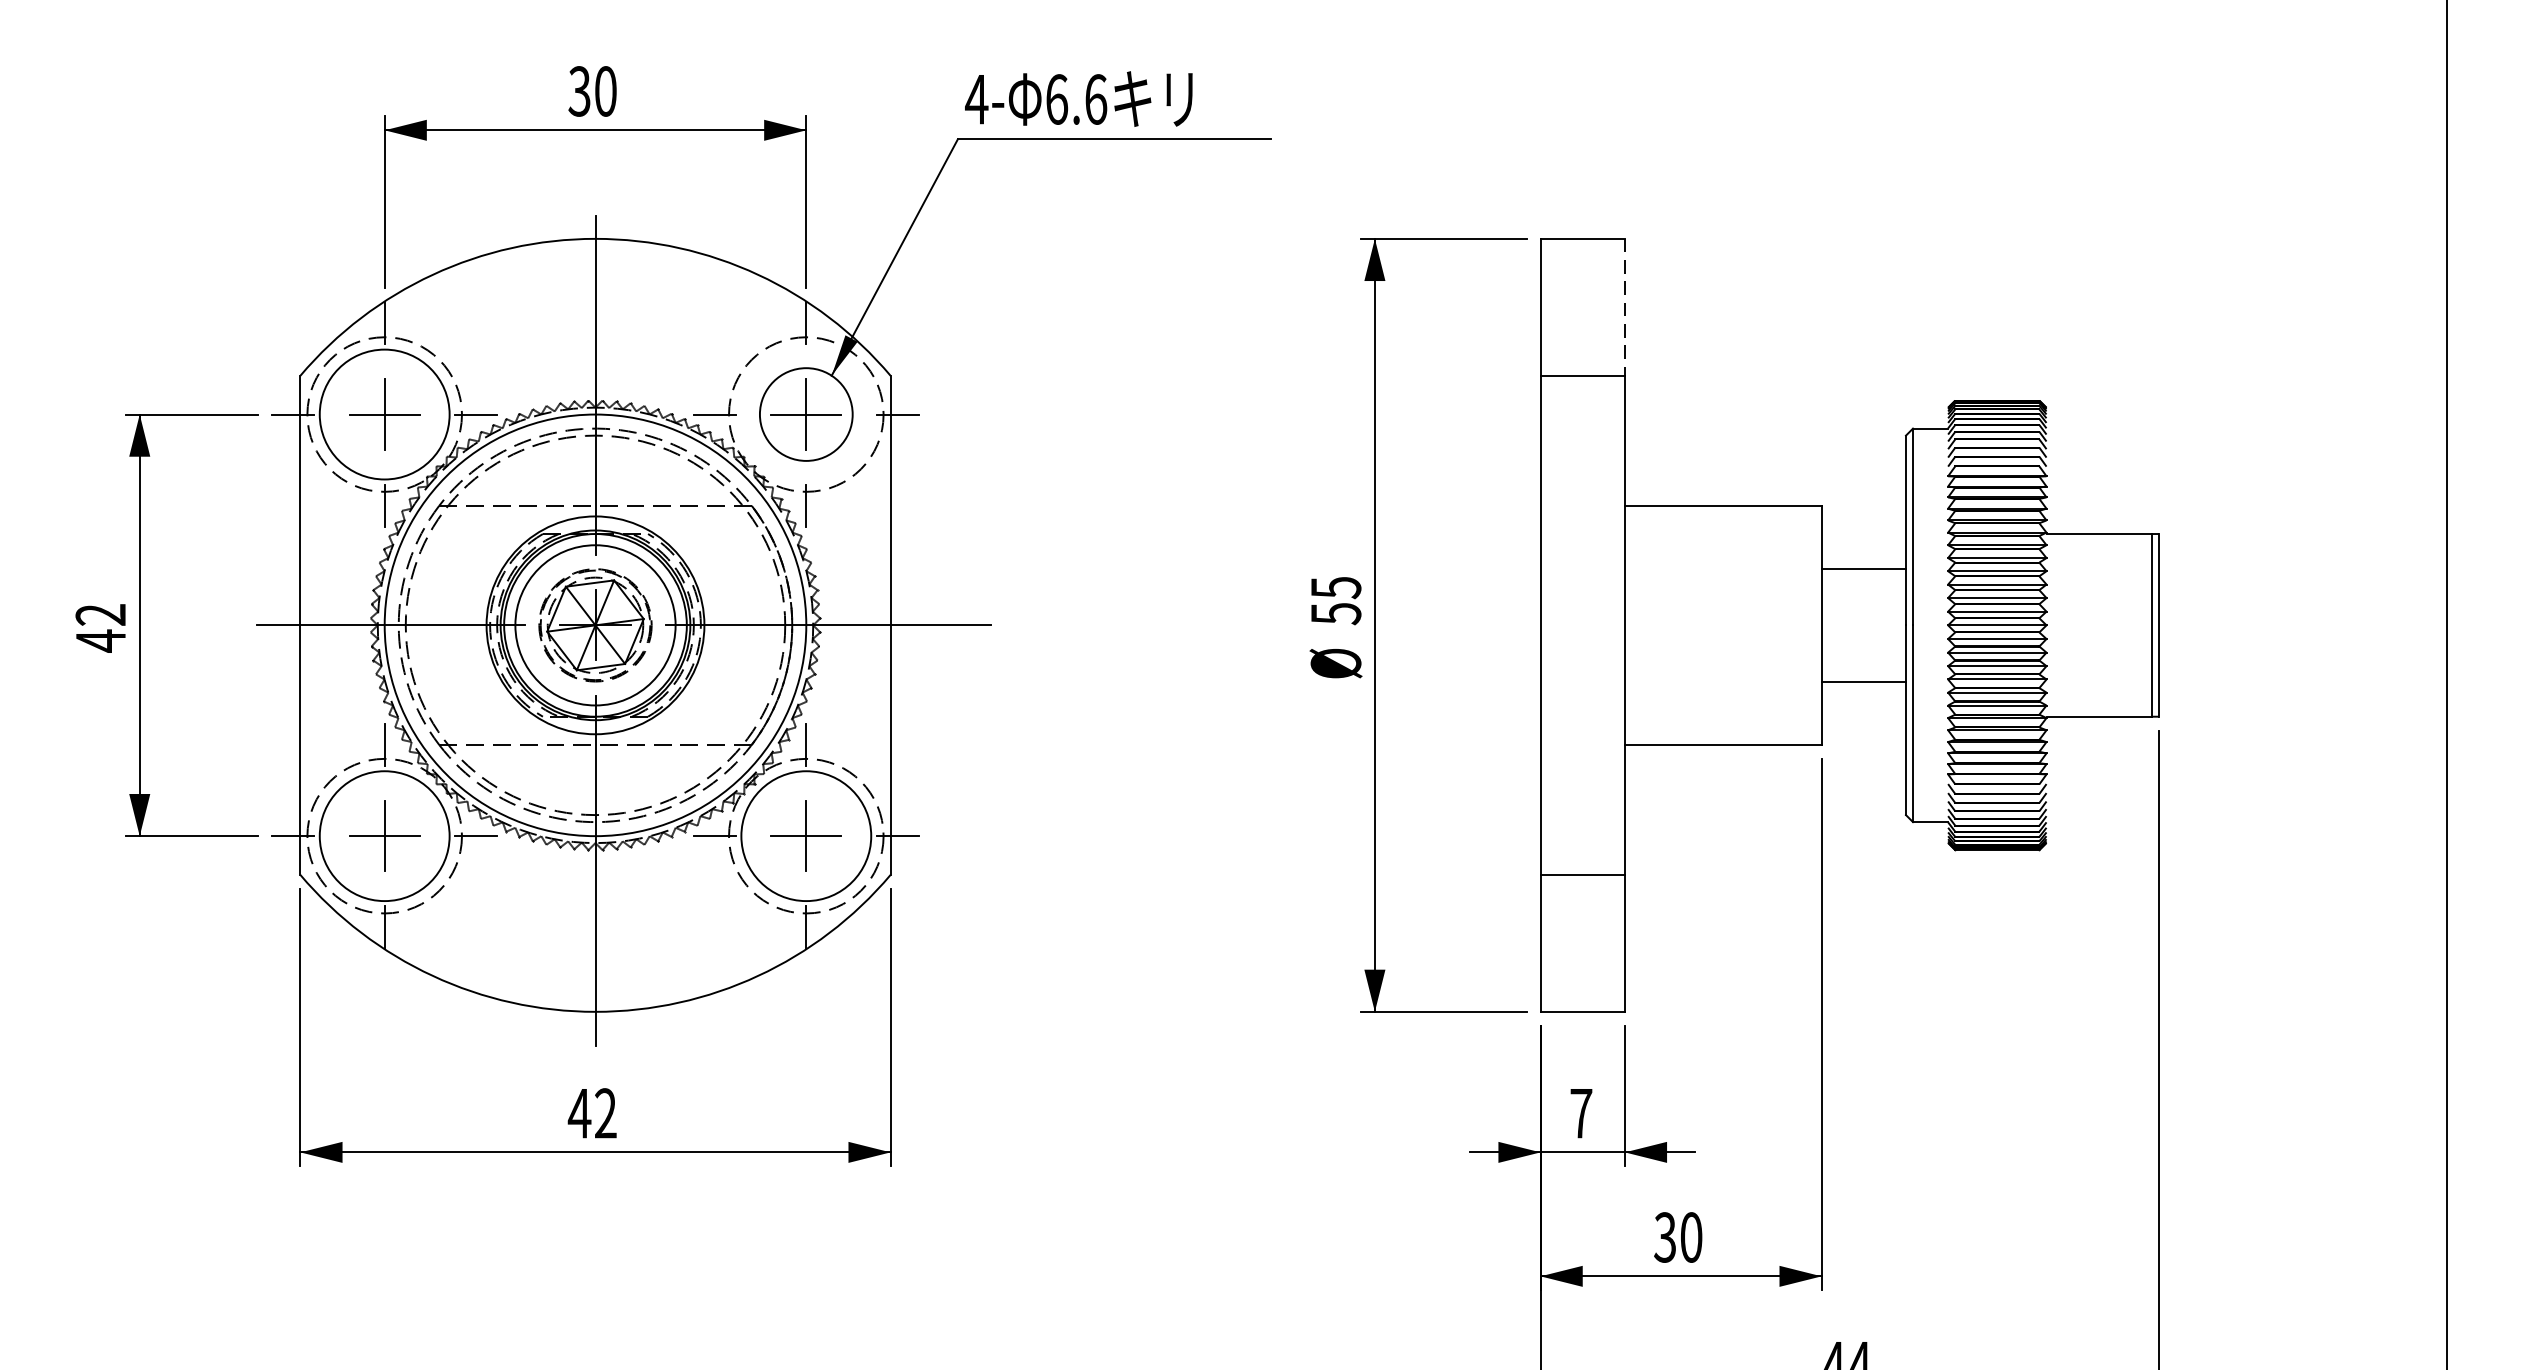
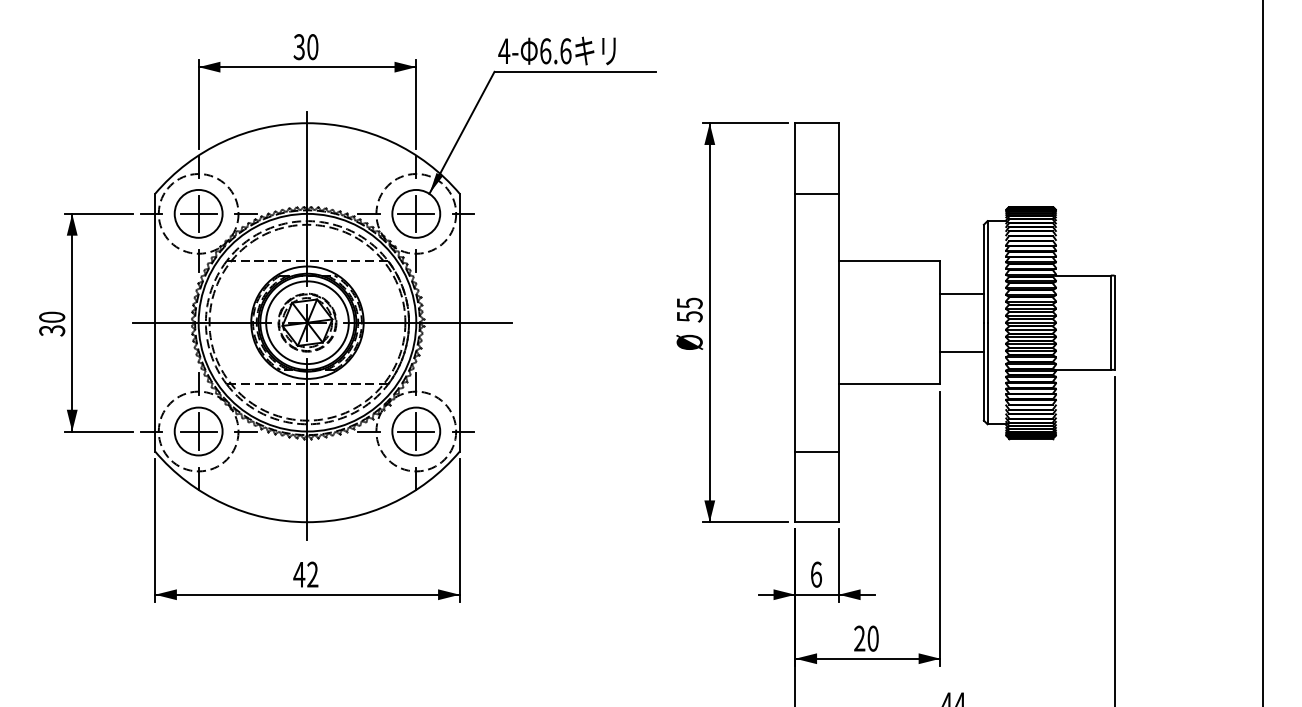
line: (1624, 309) -> (838, 159), dashed -> solid
circle: (384, 413) -> (198, 213), size x0.71
text: (101, 626) -> (52, 323), 42 -> 30
circle: (384, 836) -> (198, 431), size x0.71
circle: (806, 836) -> (416, 431), size x0.71
text: (1581, 1113) -> (816, 574), 7 -> 6
text: (1664, 1237) -> (859, 638), 30 -> 20

